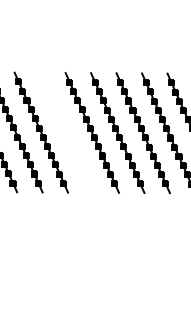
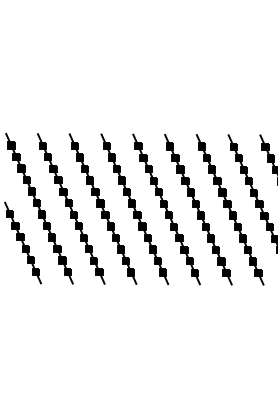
part: (66, 132) -> (134, 208), added

